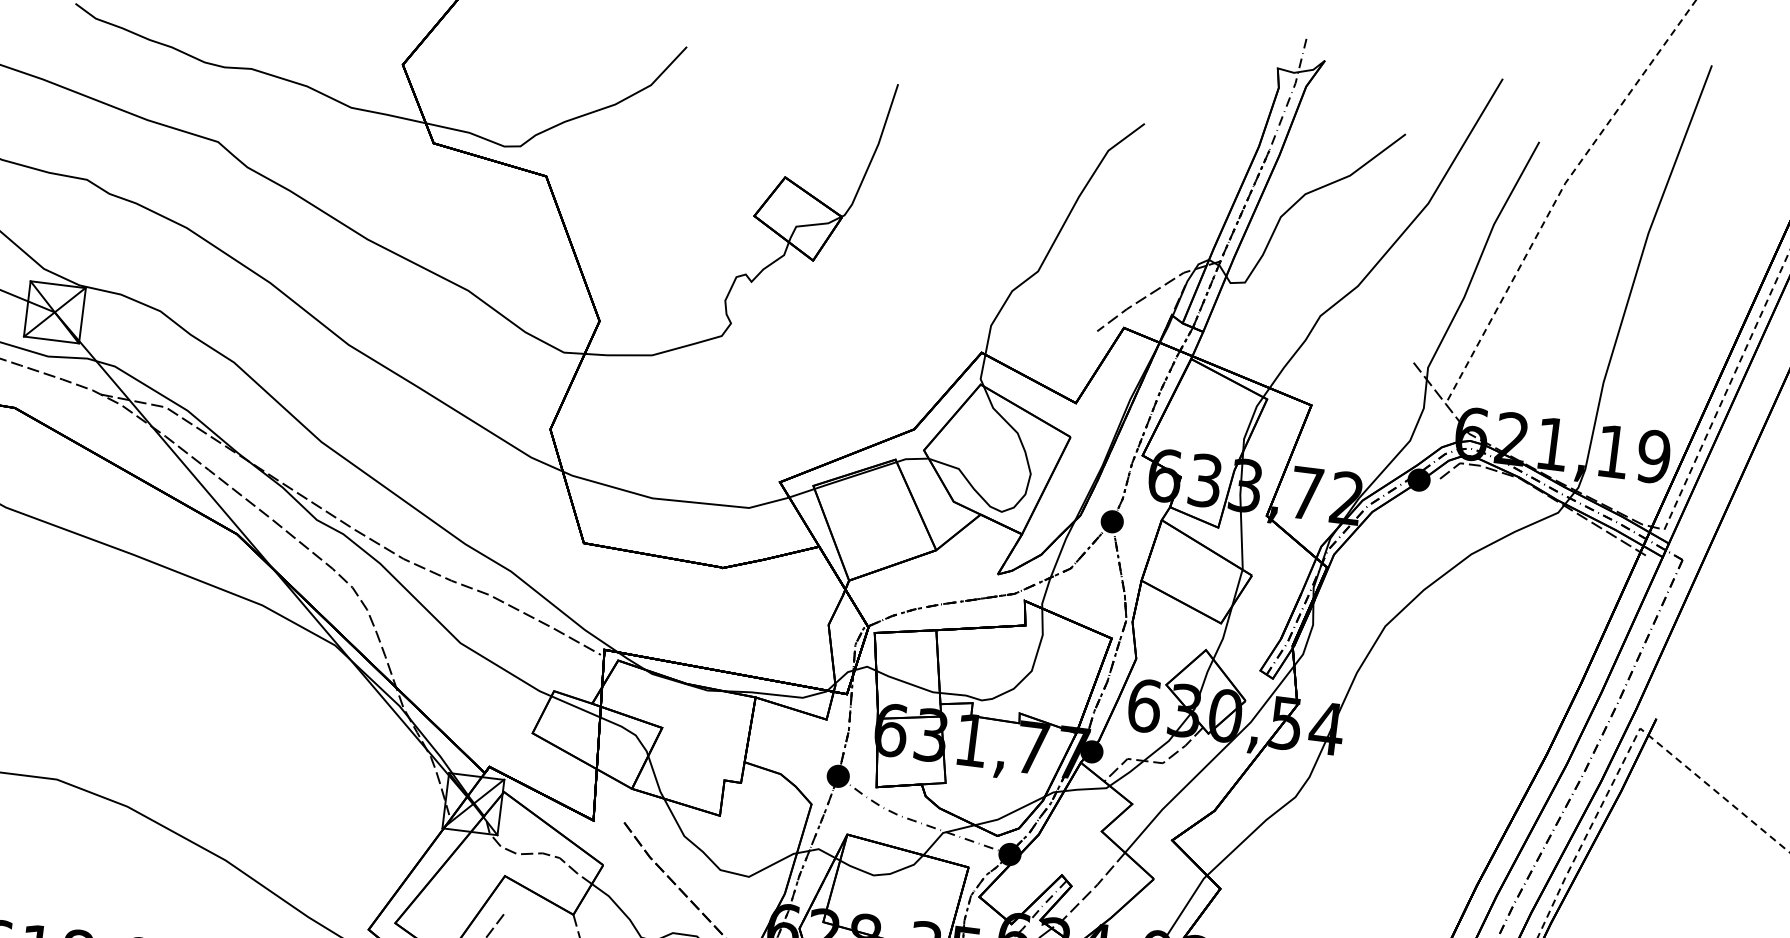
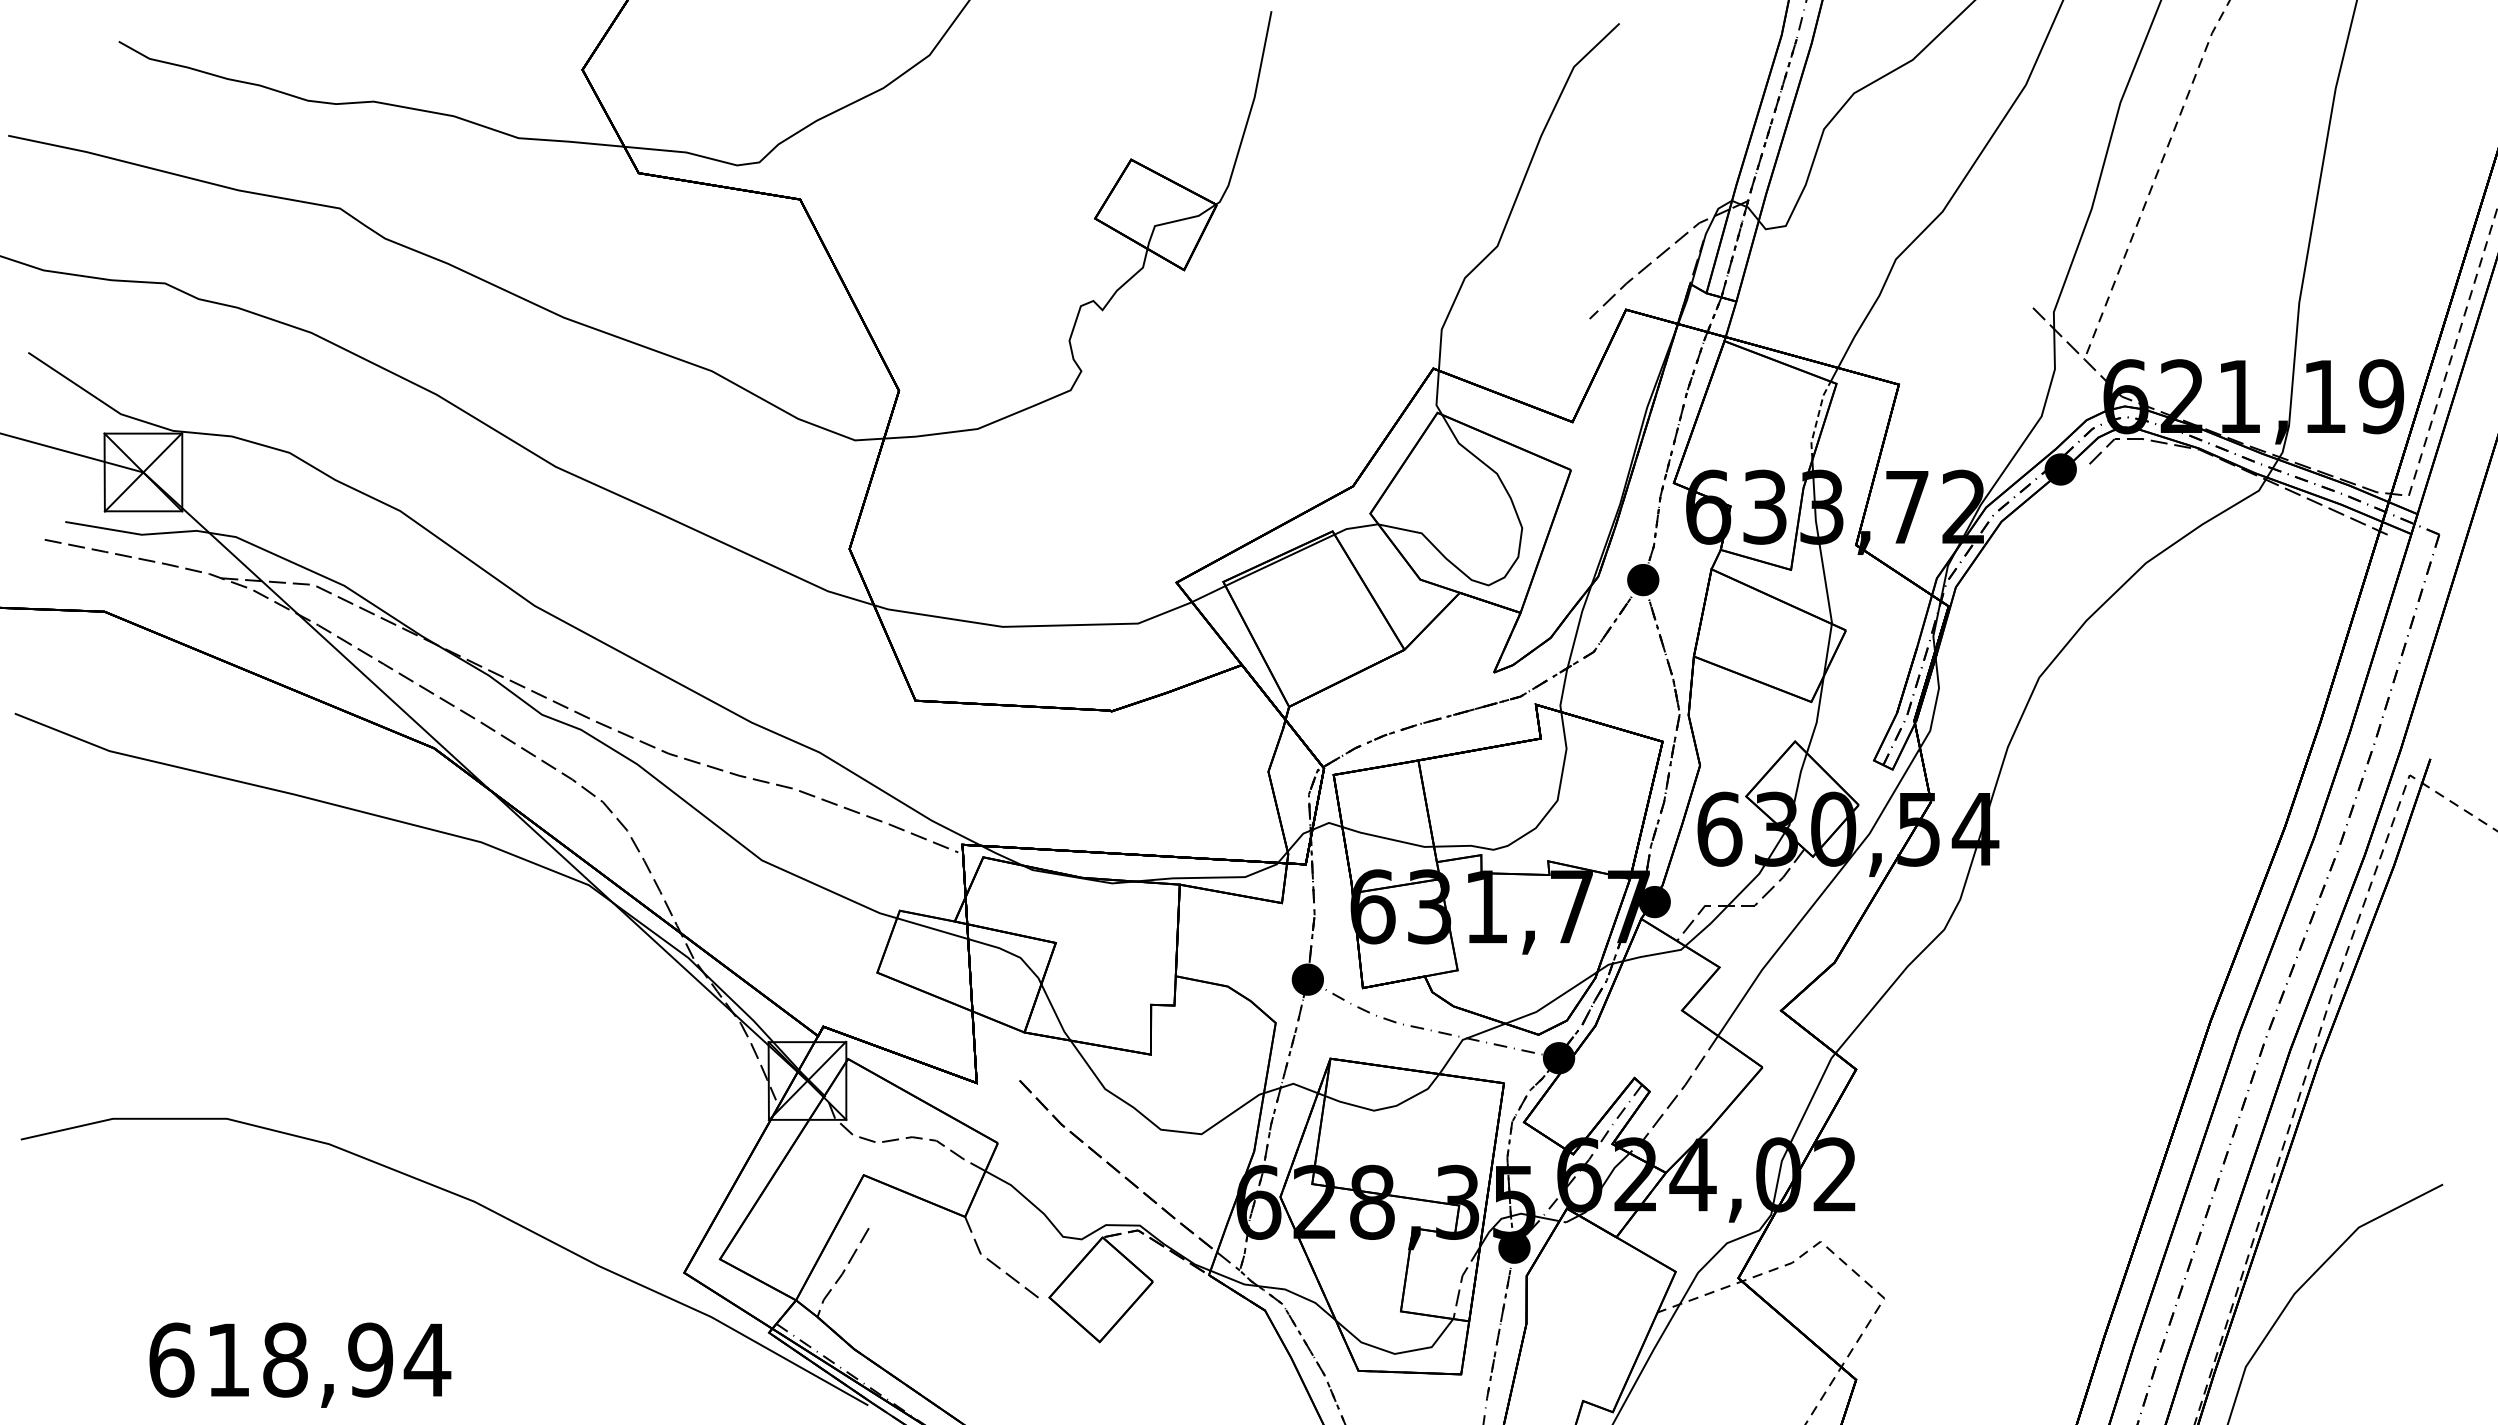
line: (1250, 423) -> (1817, 419), solid -> dashed

